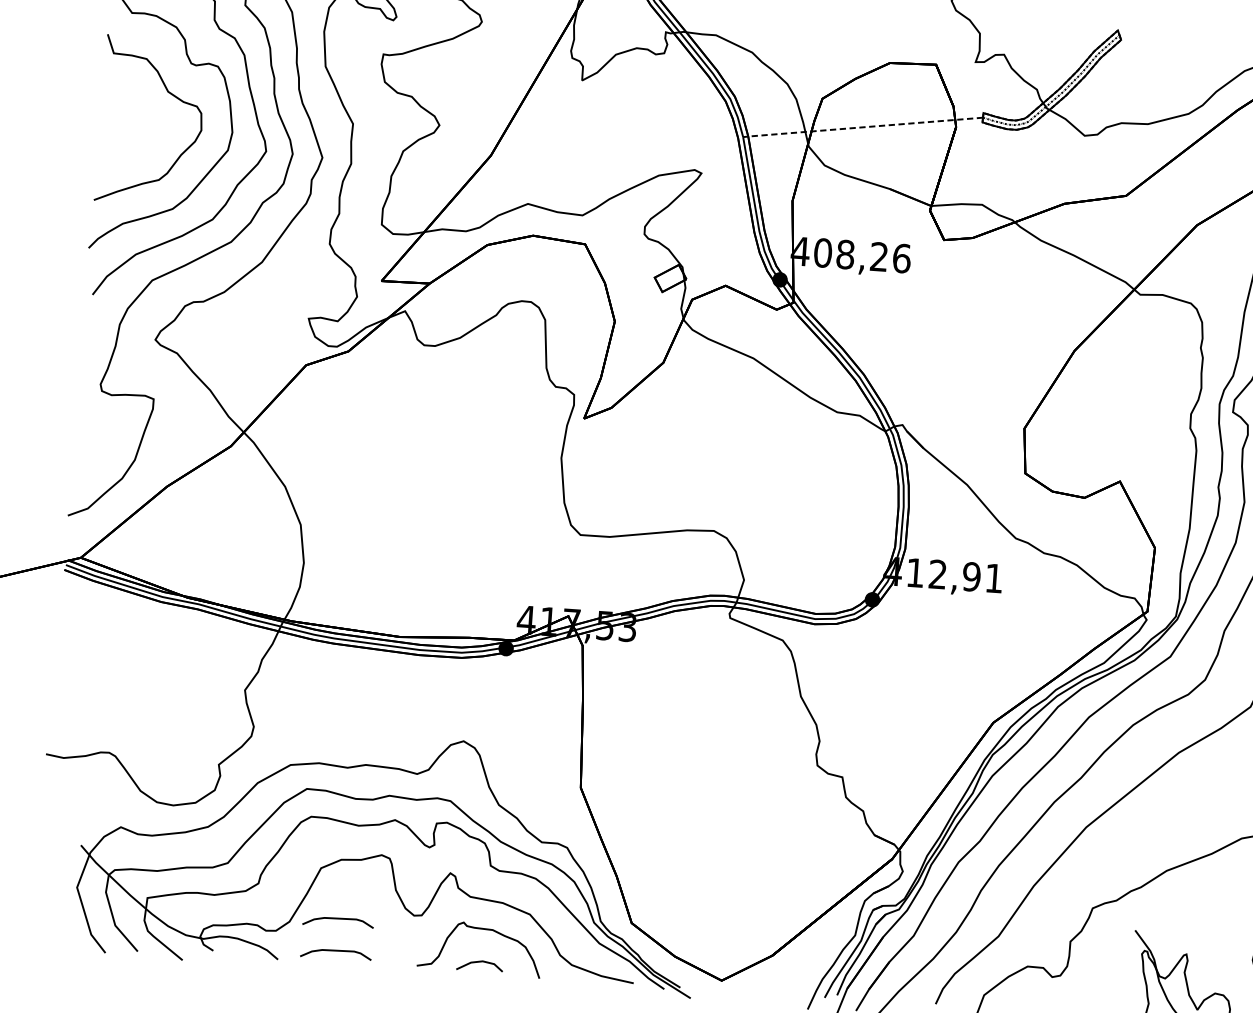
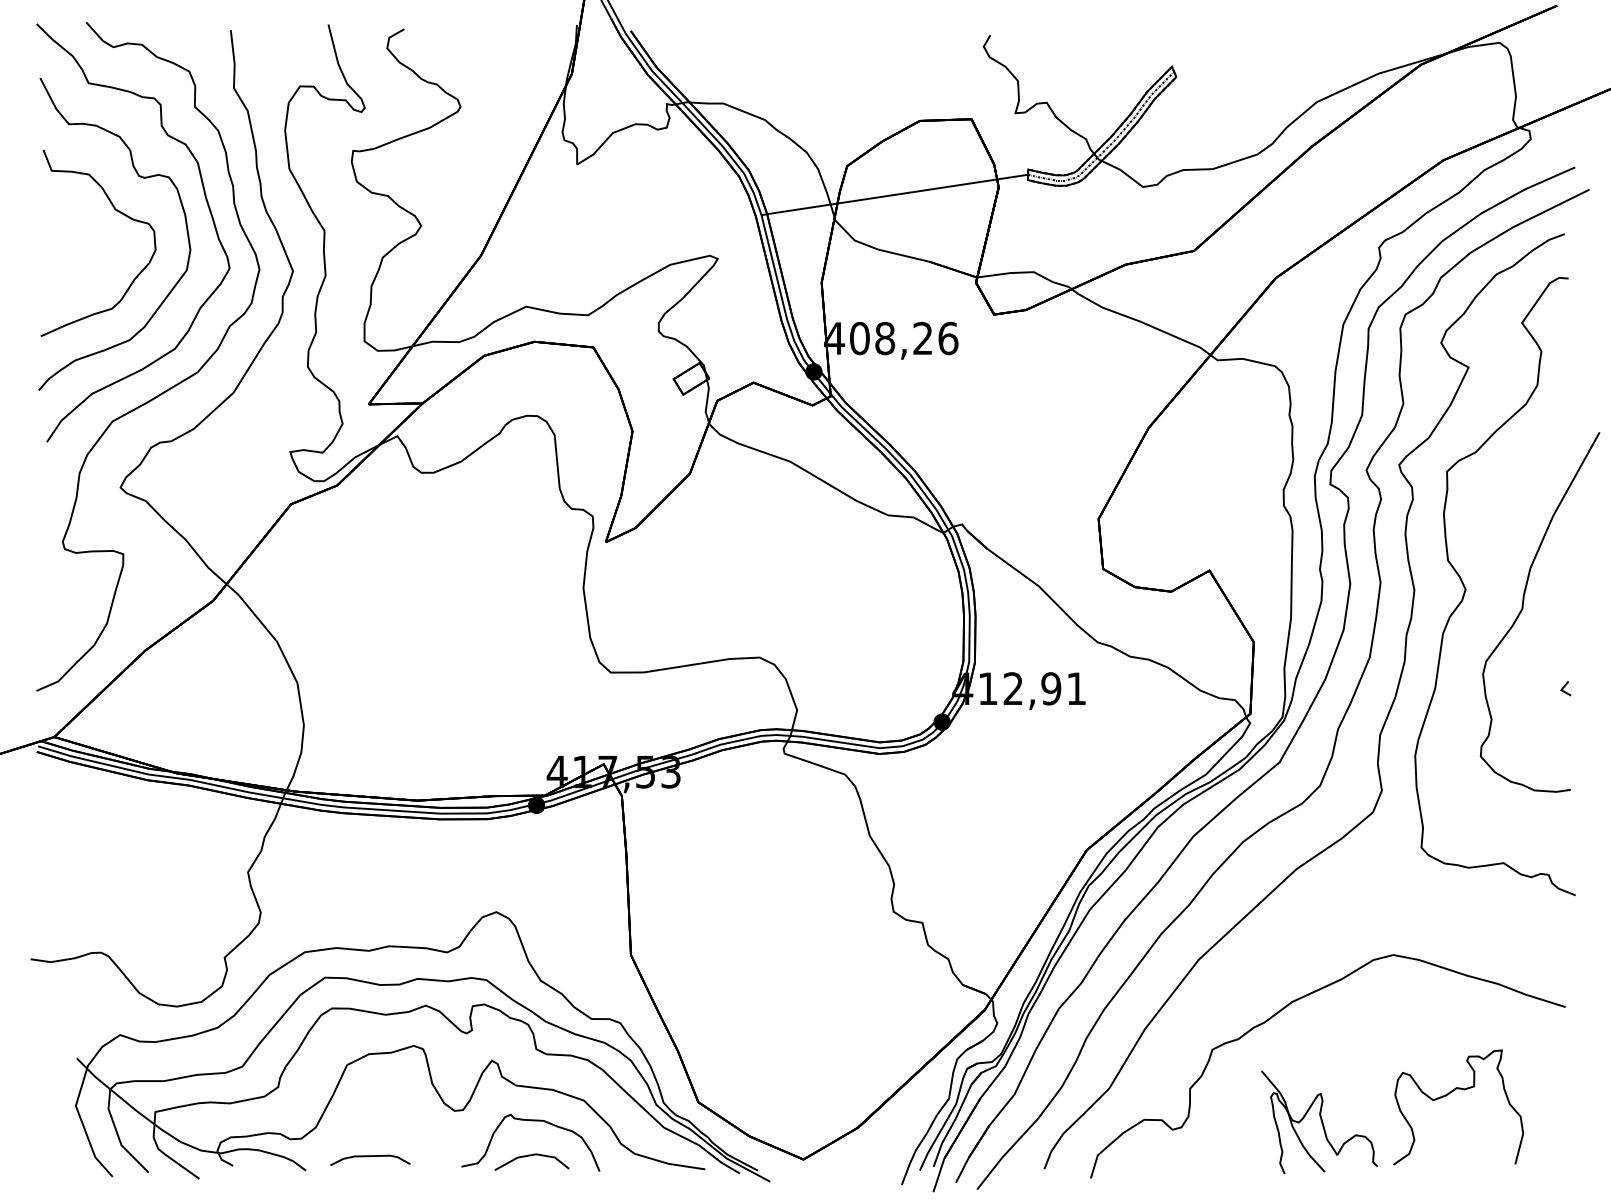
line: (865, 127) -> (897, 194), dashed -> solid
curve: (336, 919) -> (368, 1121), removed
part: (479, 965) -> (531, 1161), size x1.43

